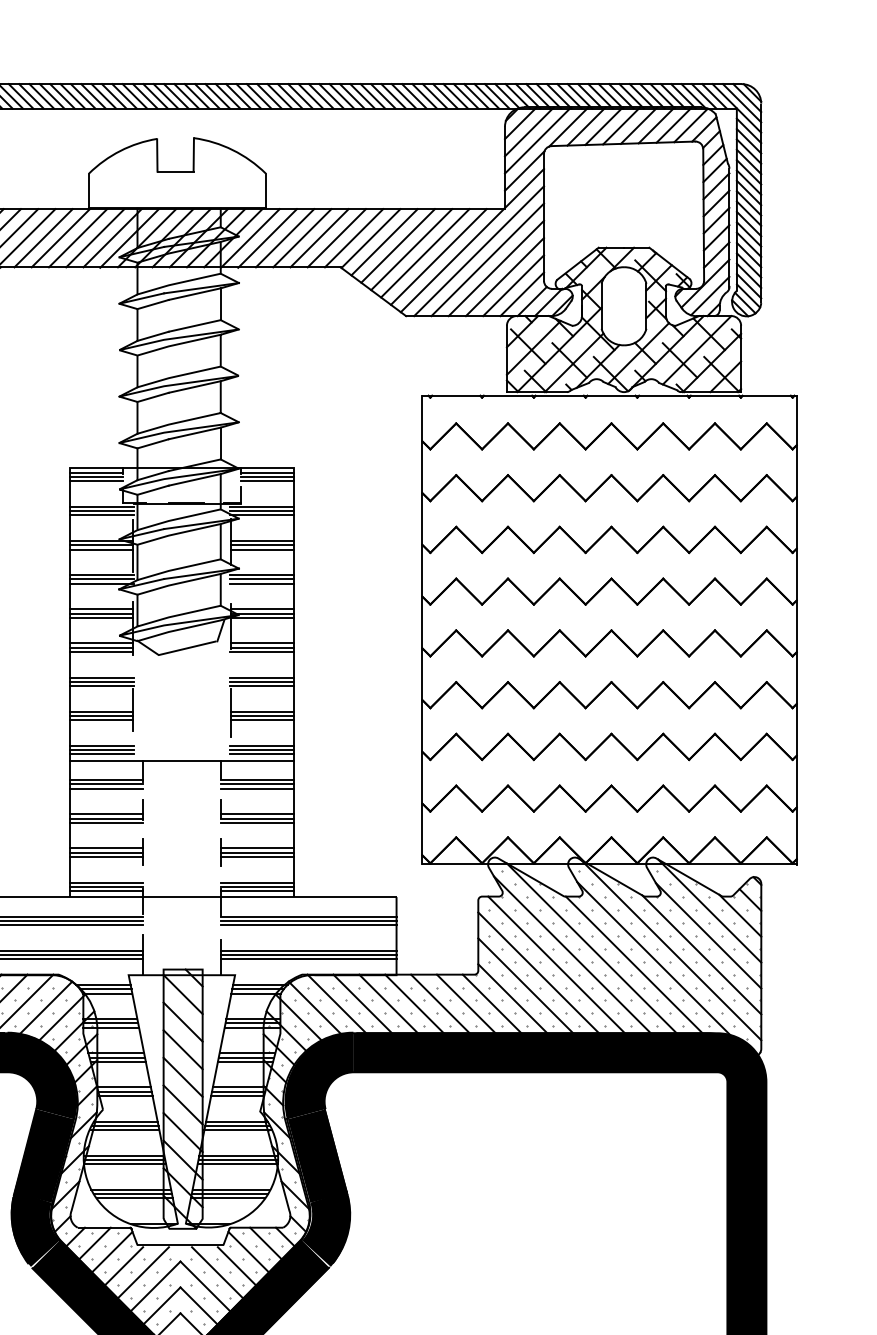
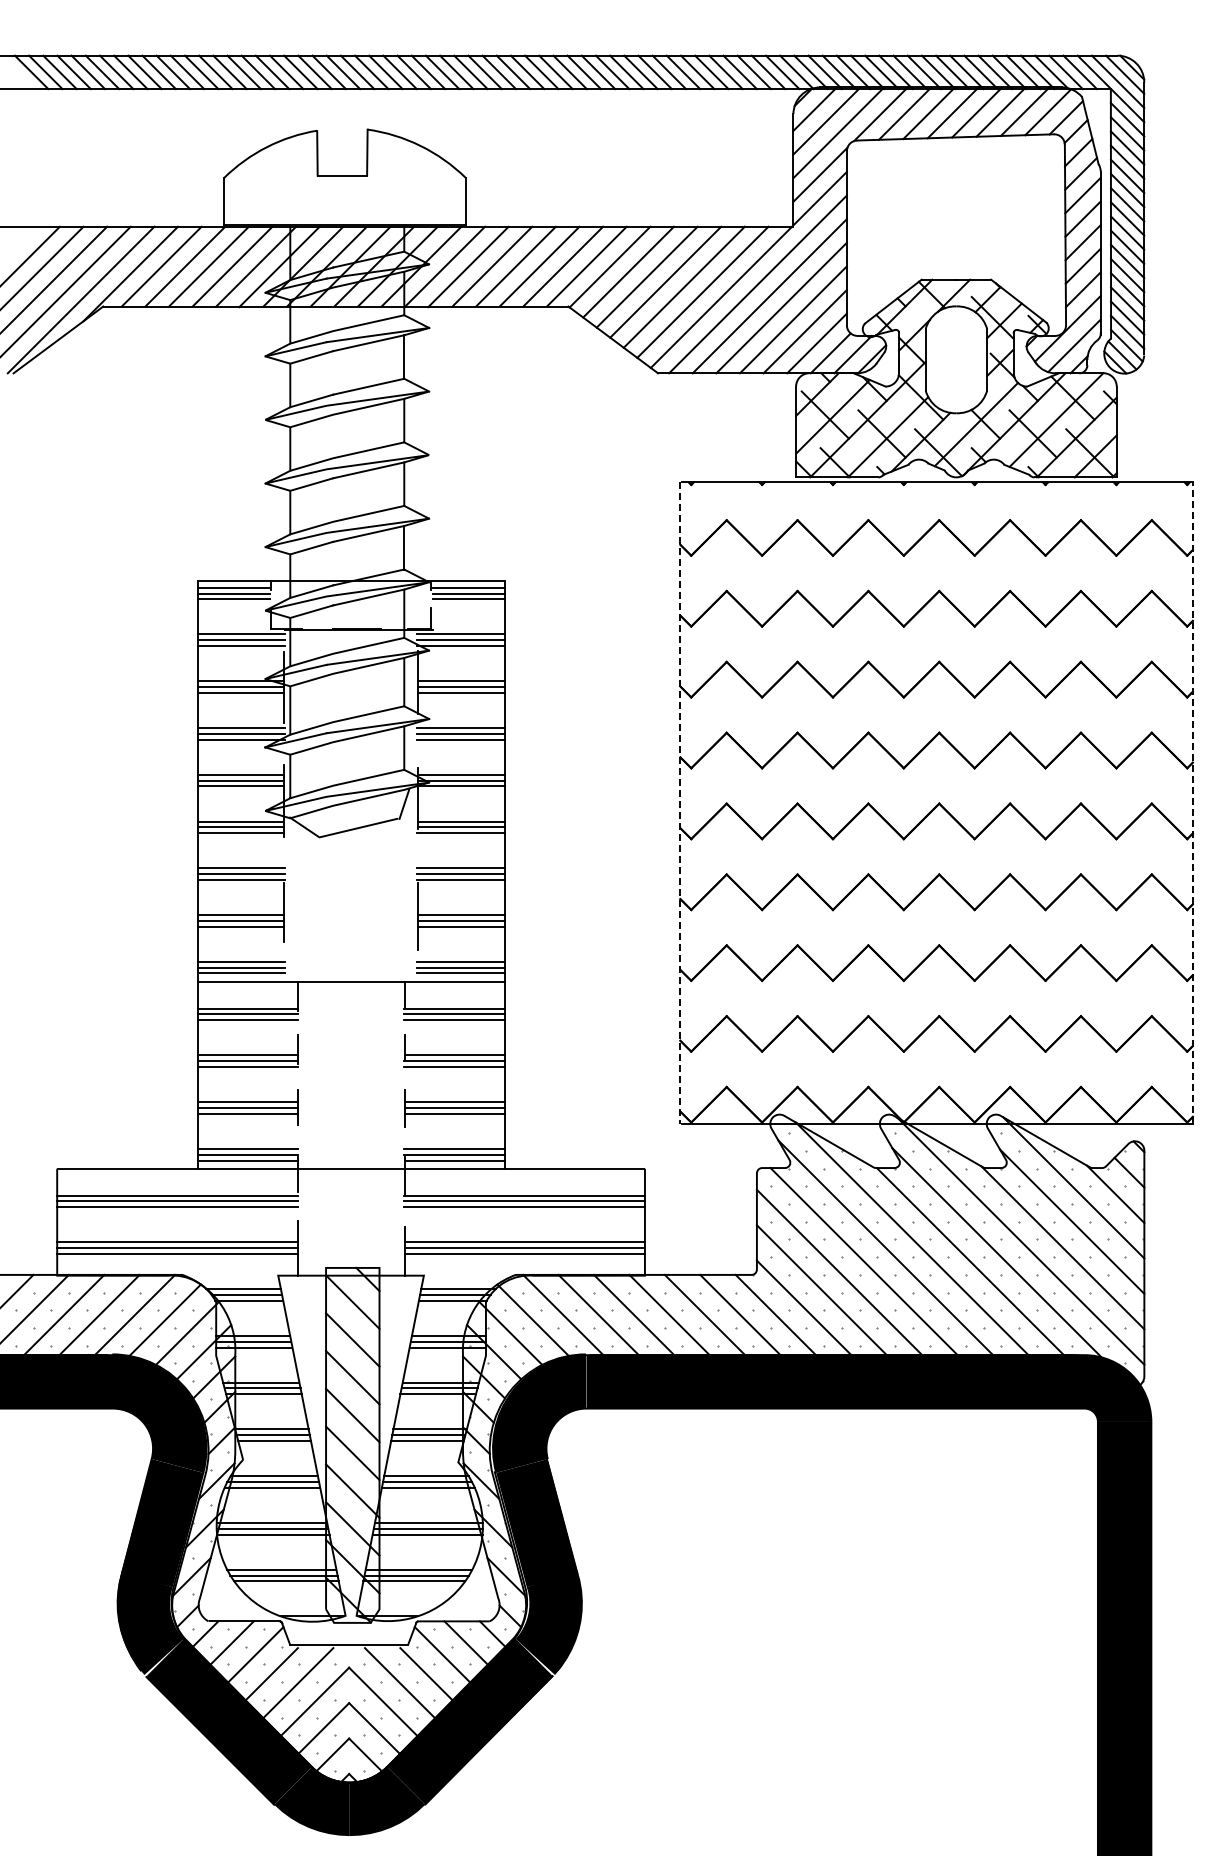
line: (422, 630) -> (680, 803), solid -> dashed
line: (796, 630) -> (1192, 803), solid -> dashed

